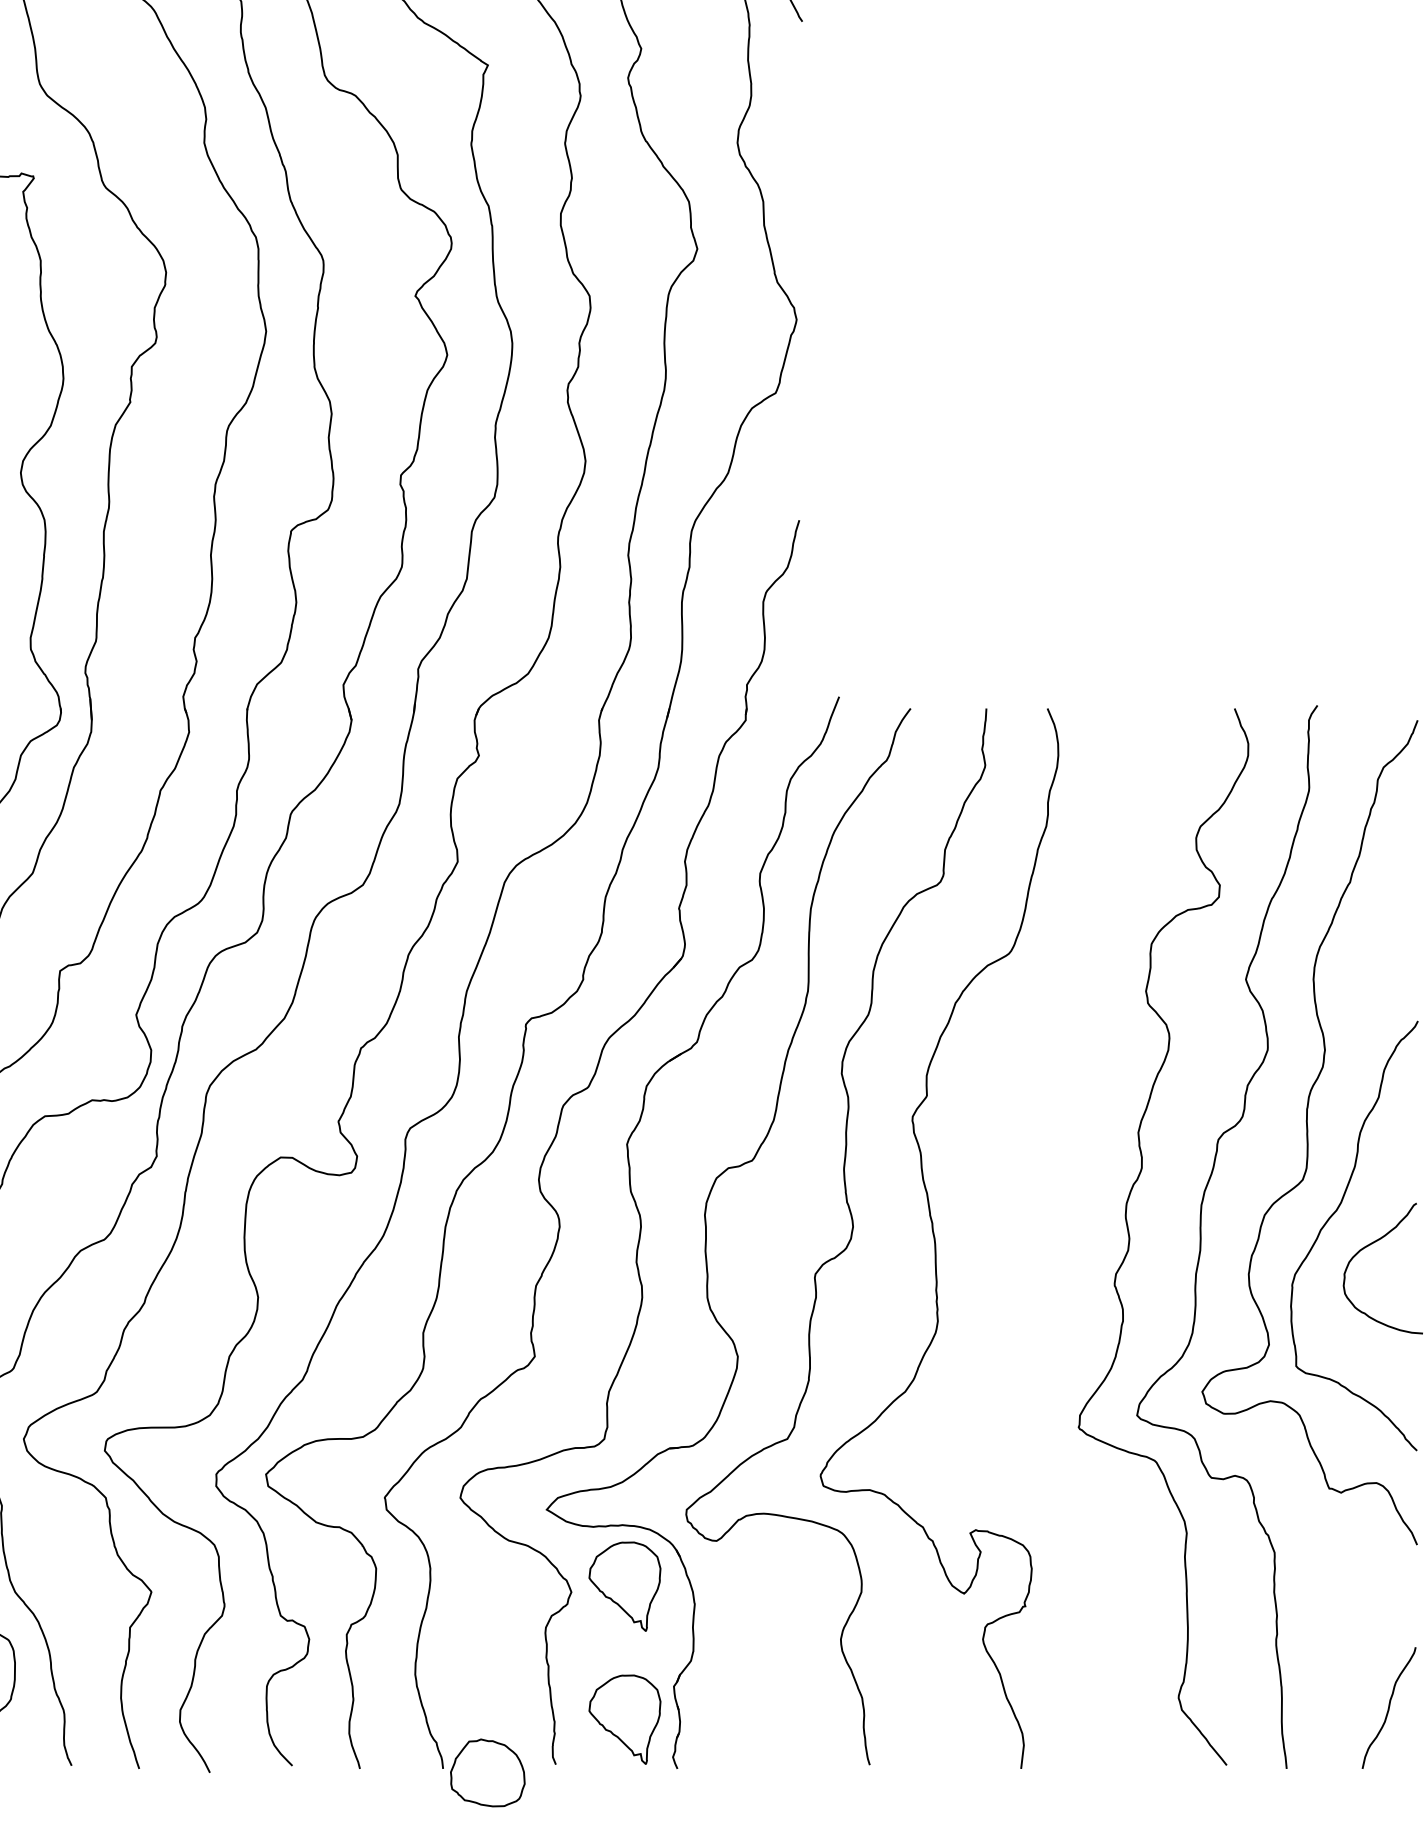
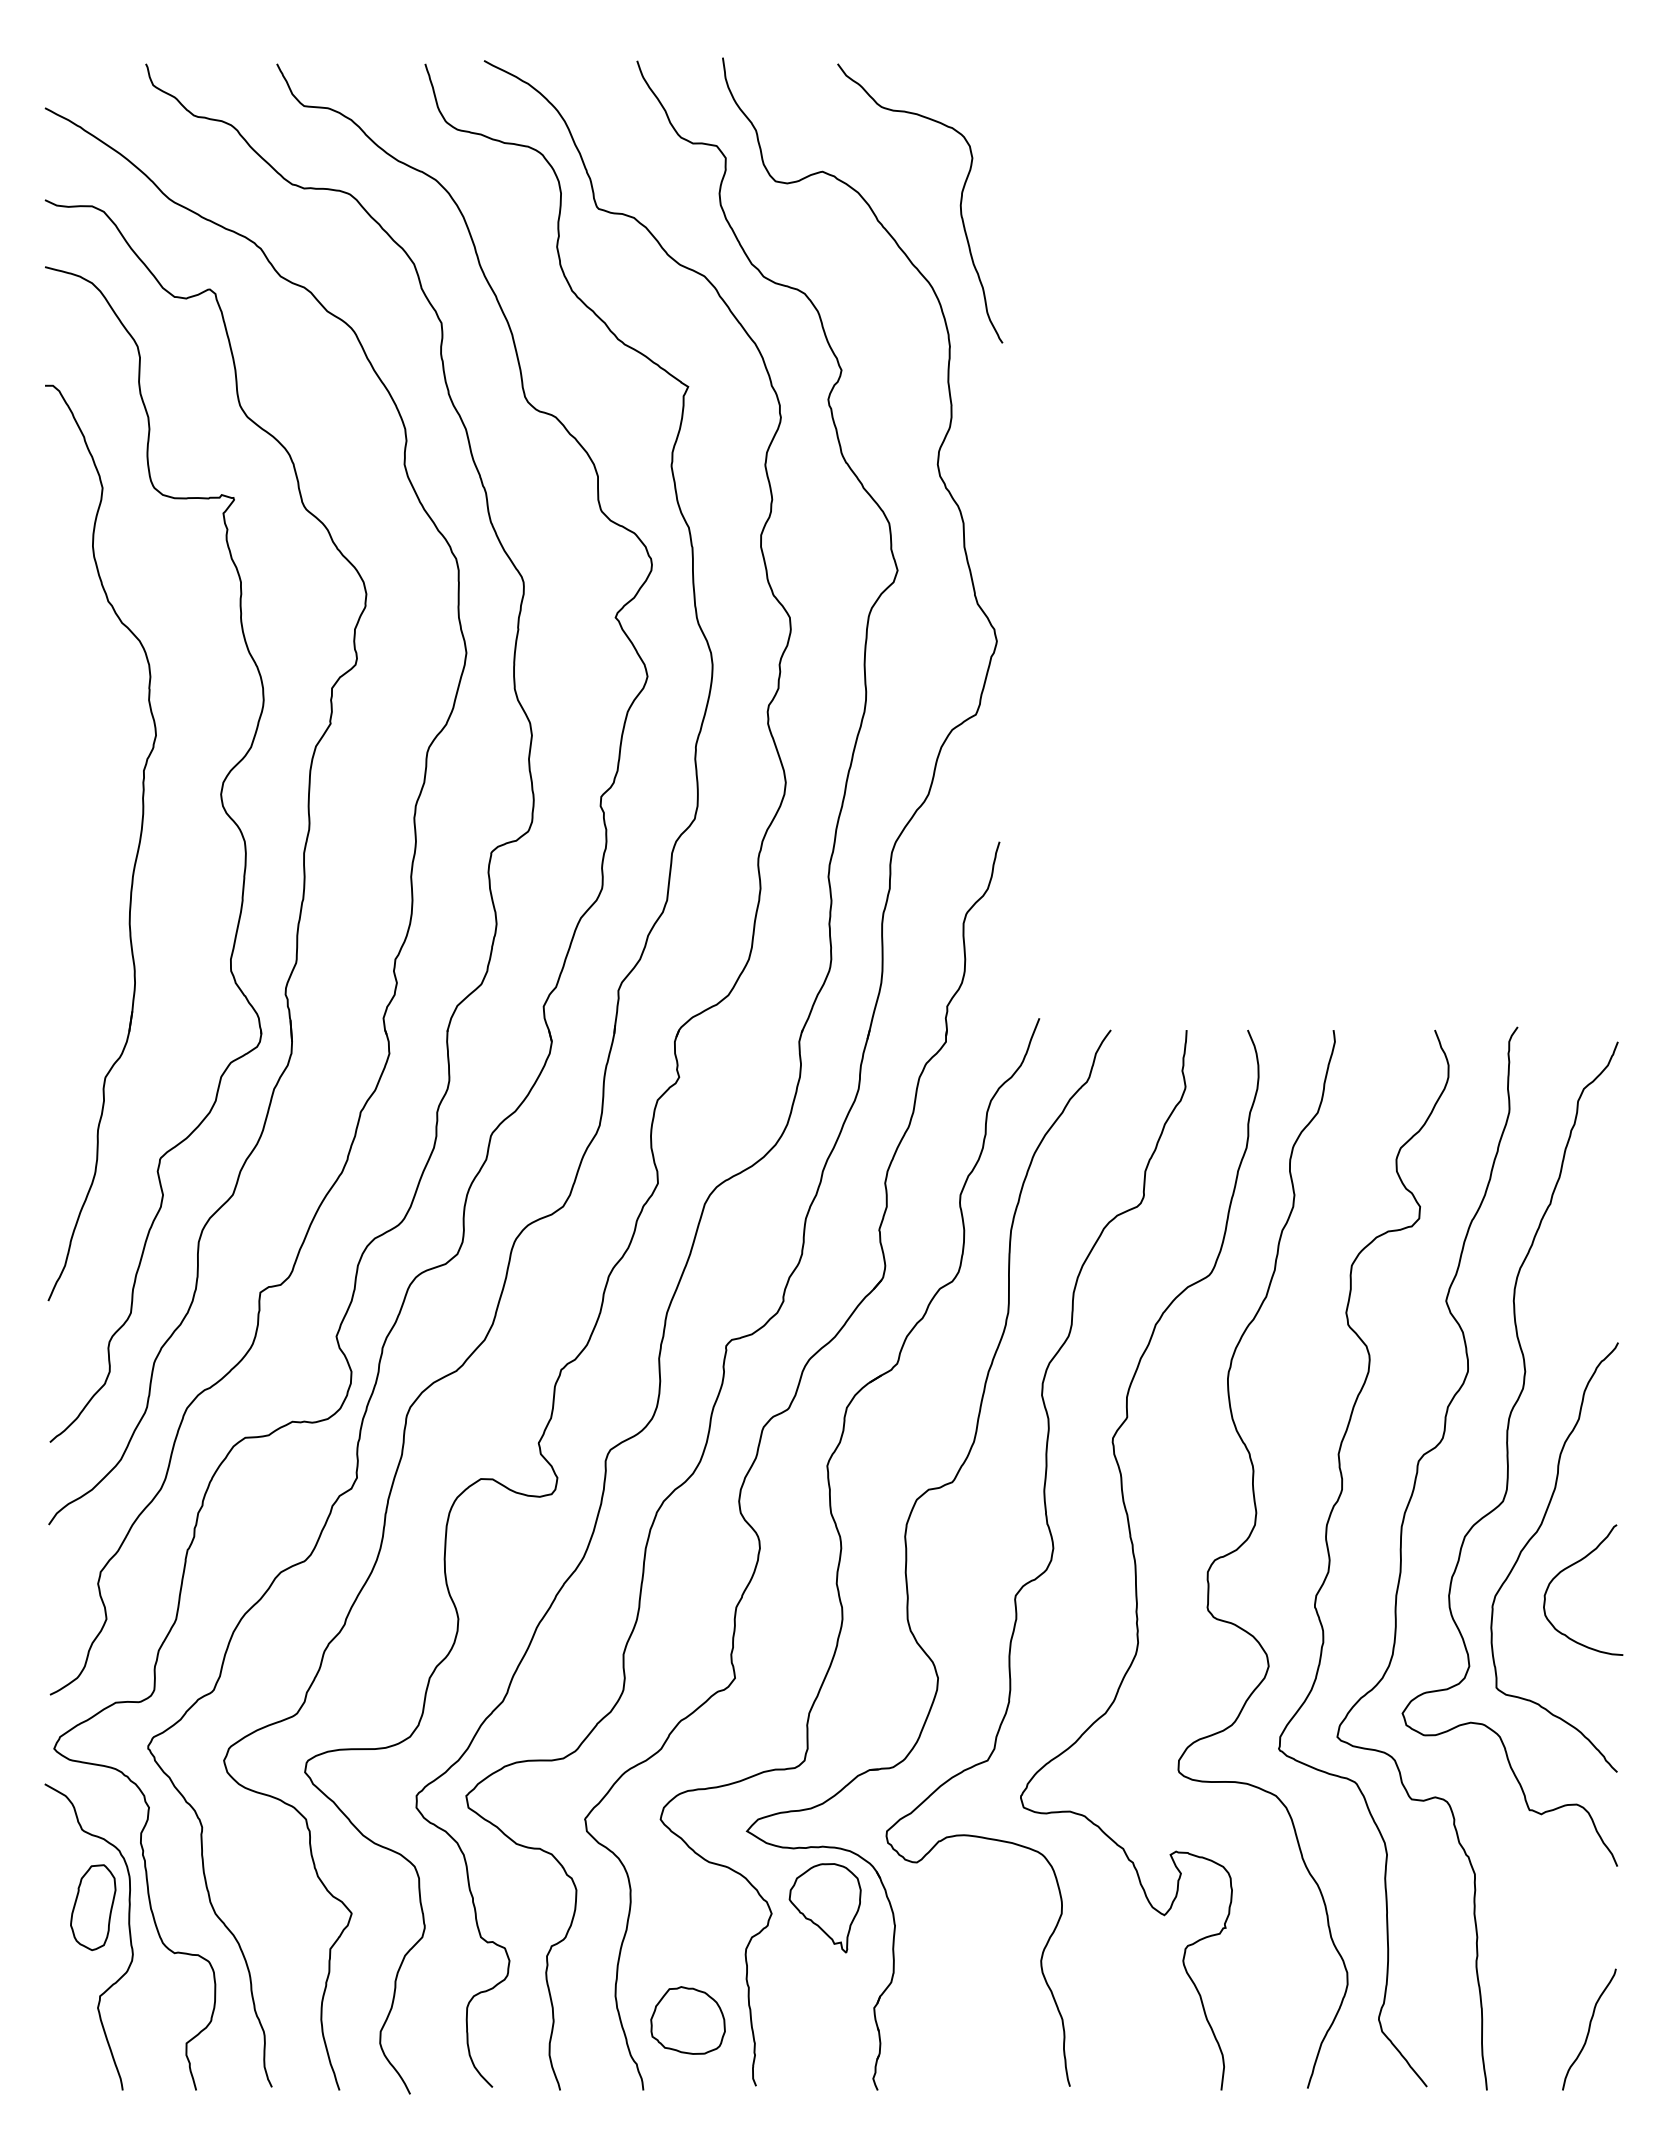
curve: (1045, 1220) -> (1245, 1542), added
part: (624, 1719) -> (824, 2041), removed
part: (487, 1772) -> (687, 2020), moved

